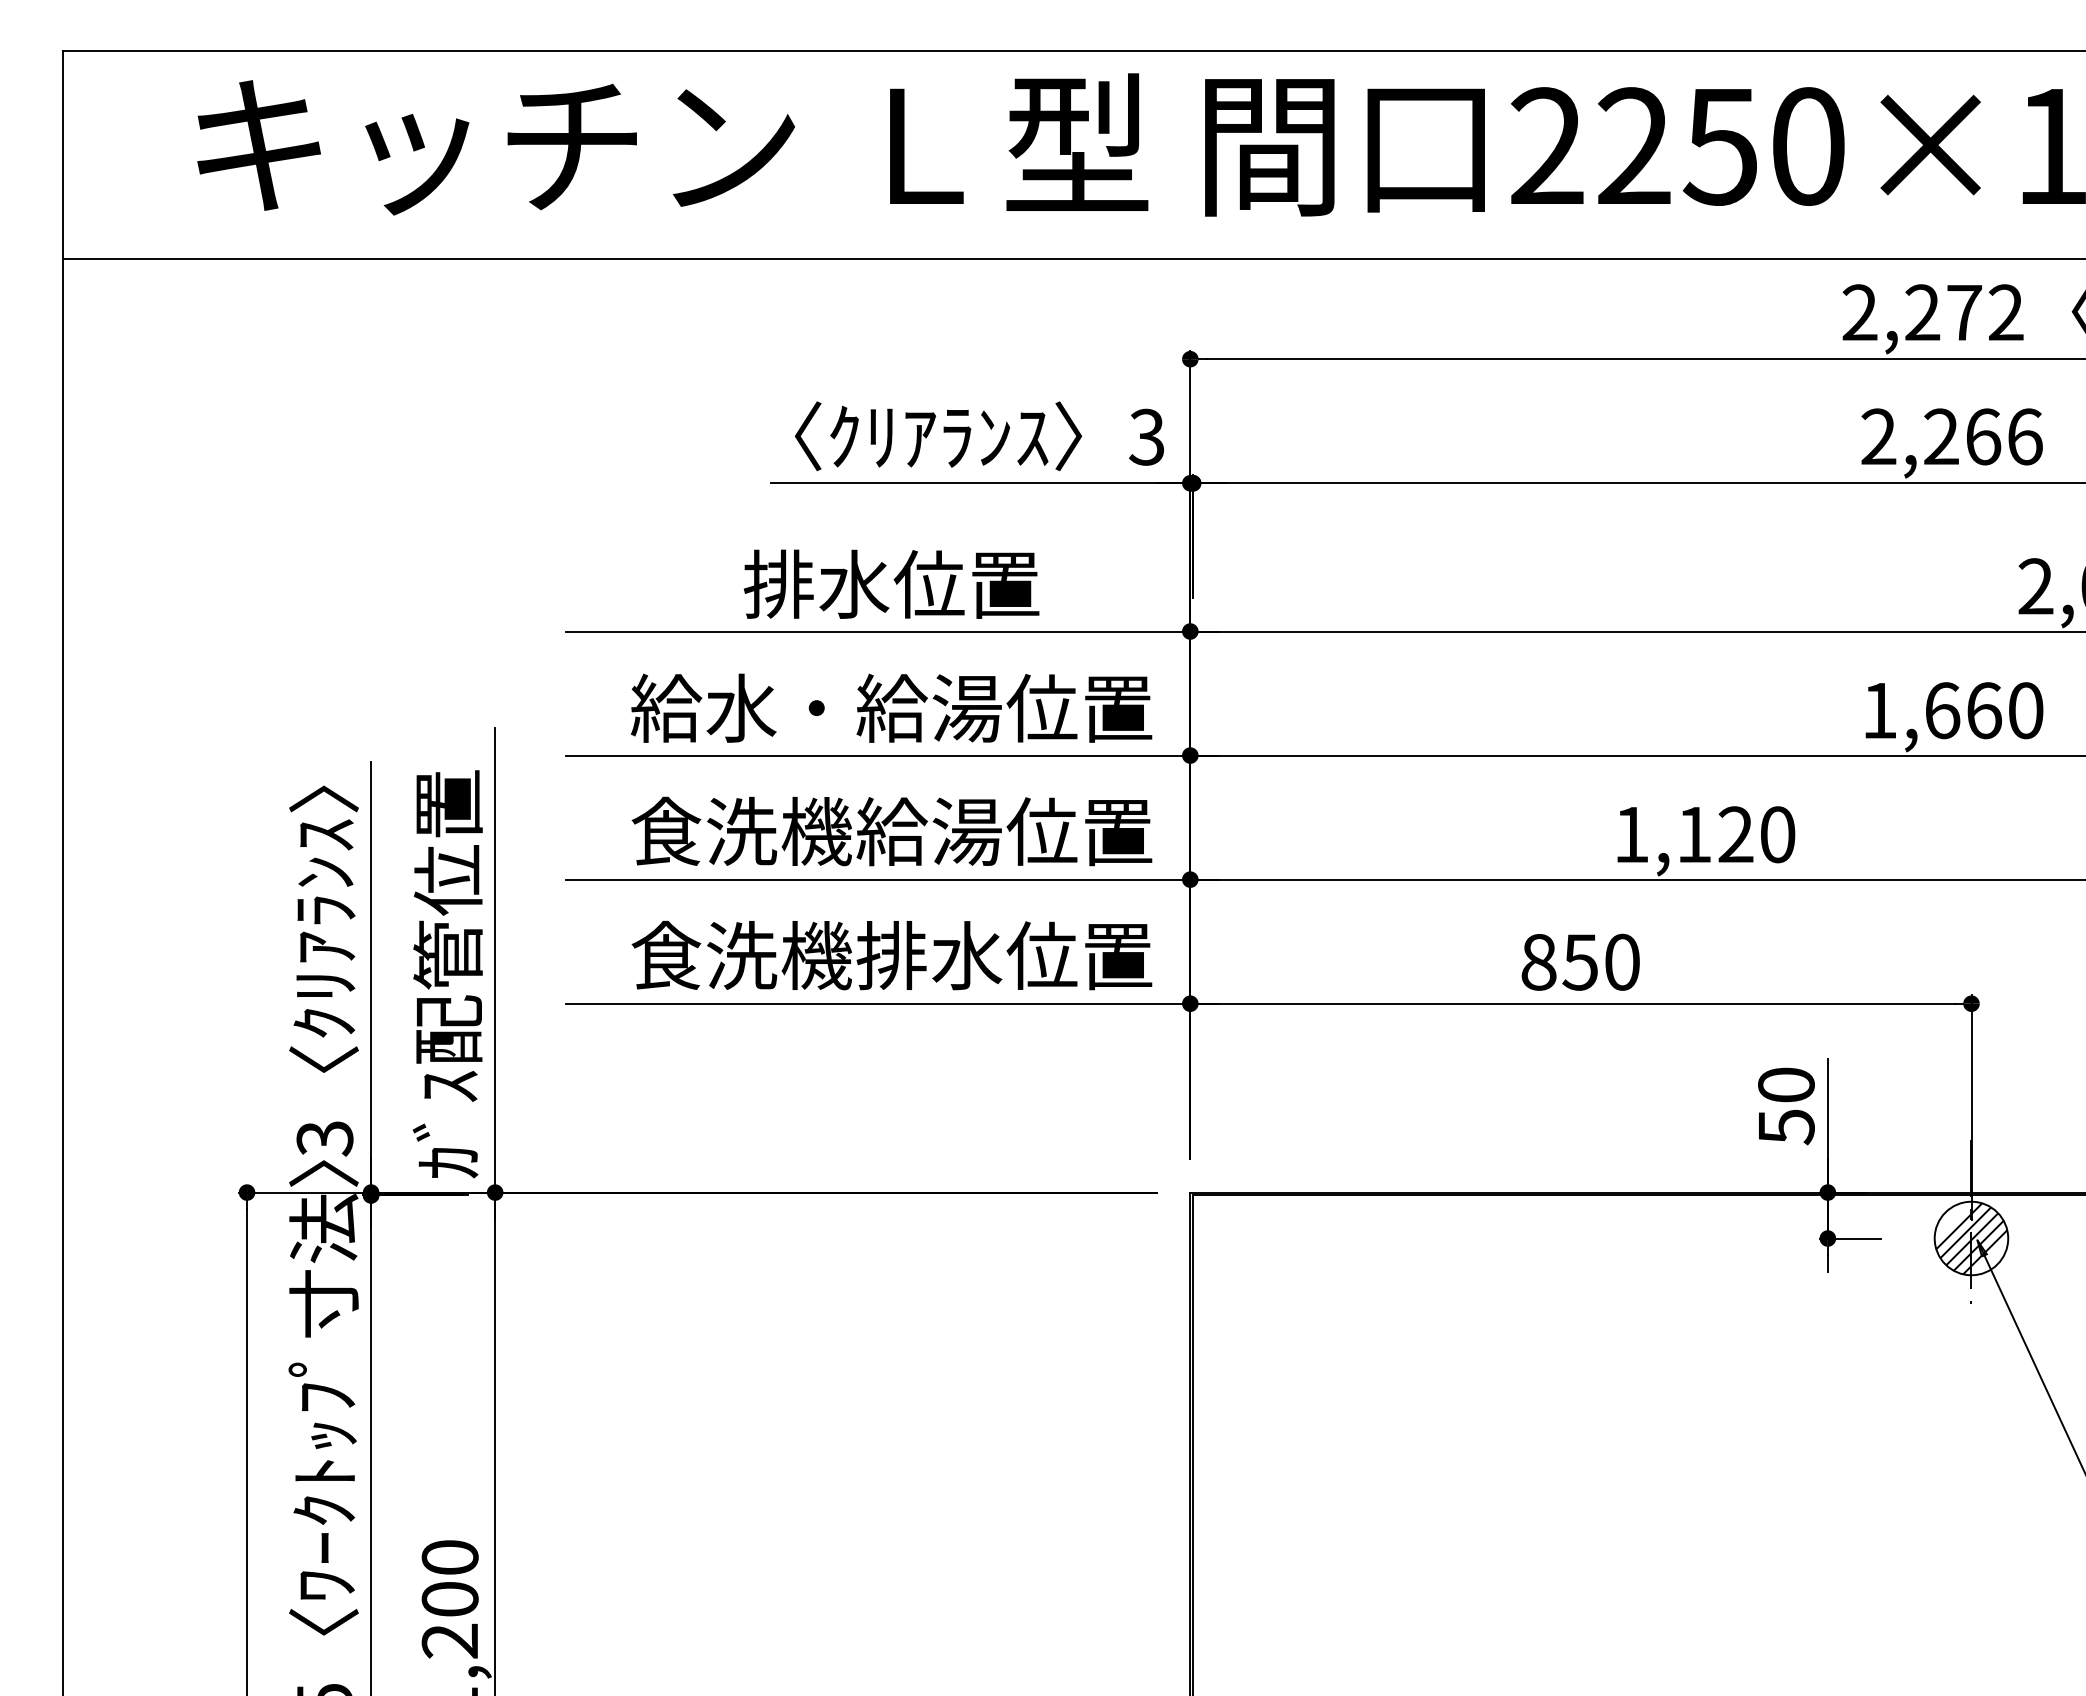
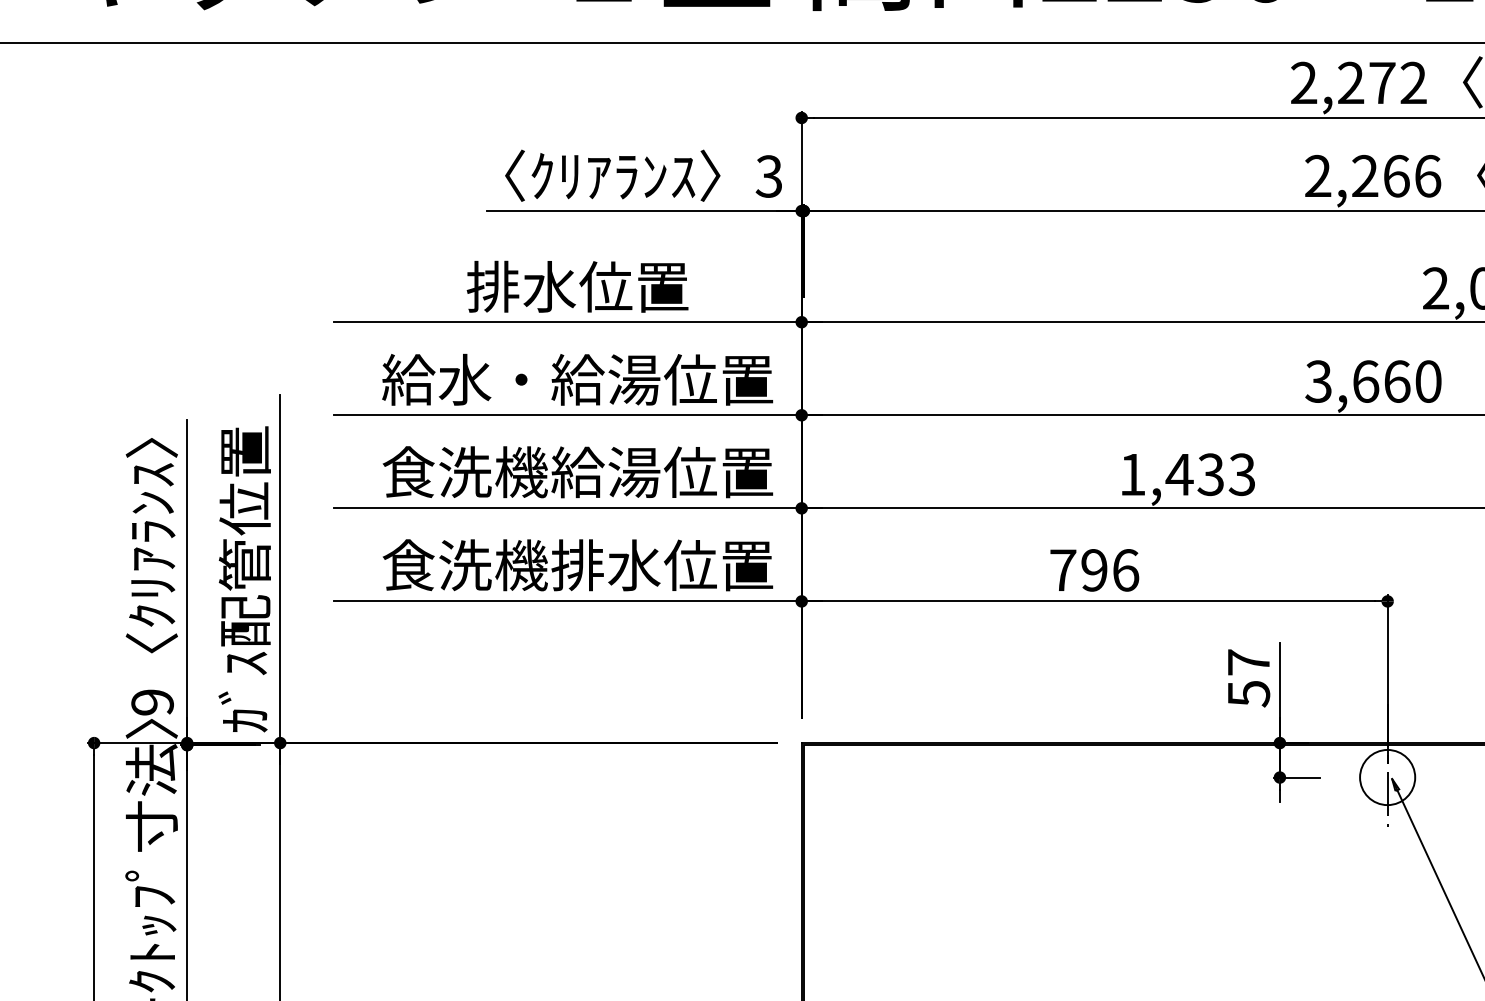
text: (1878, 710) -> (1317, 381), 1,660 -> 3,660
text: (1735, 834) -> (1210, 474), 1,120 -> 1,433
text: (1580, 961) -> (1094, 569), 850 -> 796
text: (1786, 1084) -> (1248, 662), 50 -> 57
text: (324, 1138) -> (152, 702), 3 -> 9
hatch: (1971, 1238) -> (1387, 777), removed

